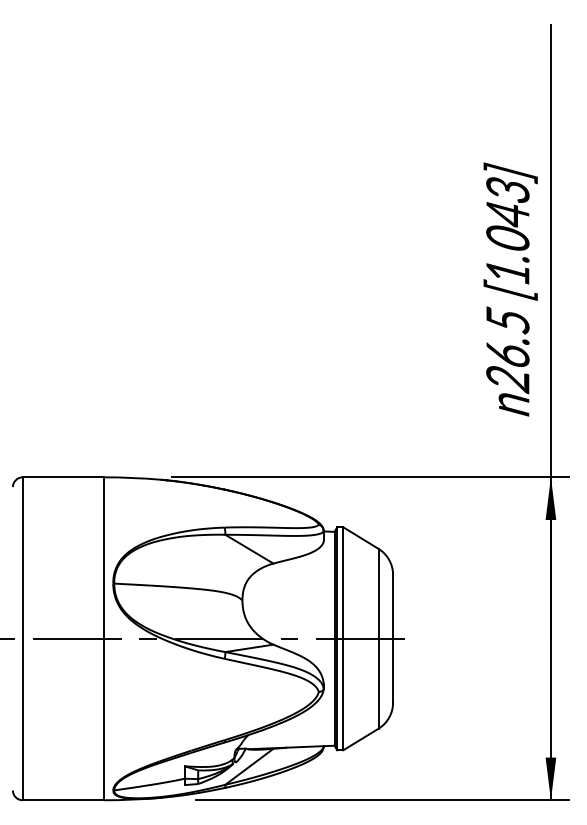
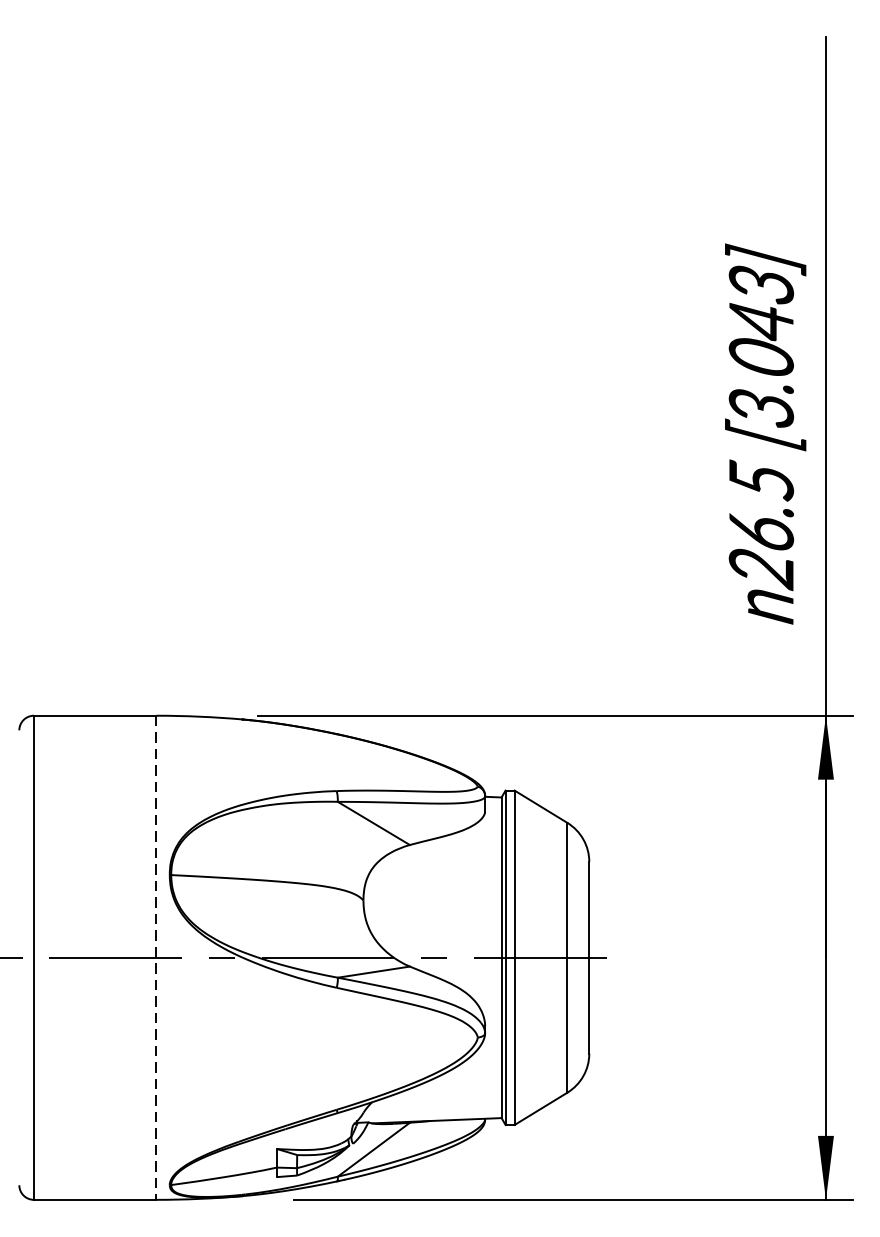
text: (507, 272) -> (760, 408), [1.043] -> [3.043]
line: (104, 639) -> (156, 958), solid -> dashed

